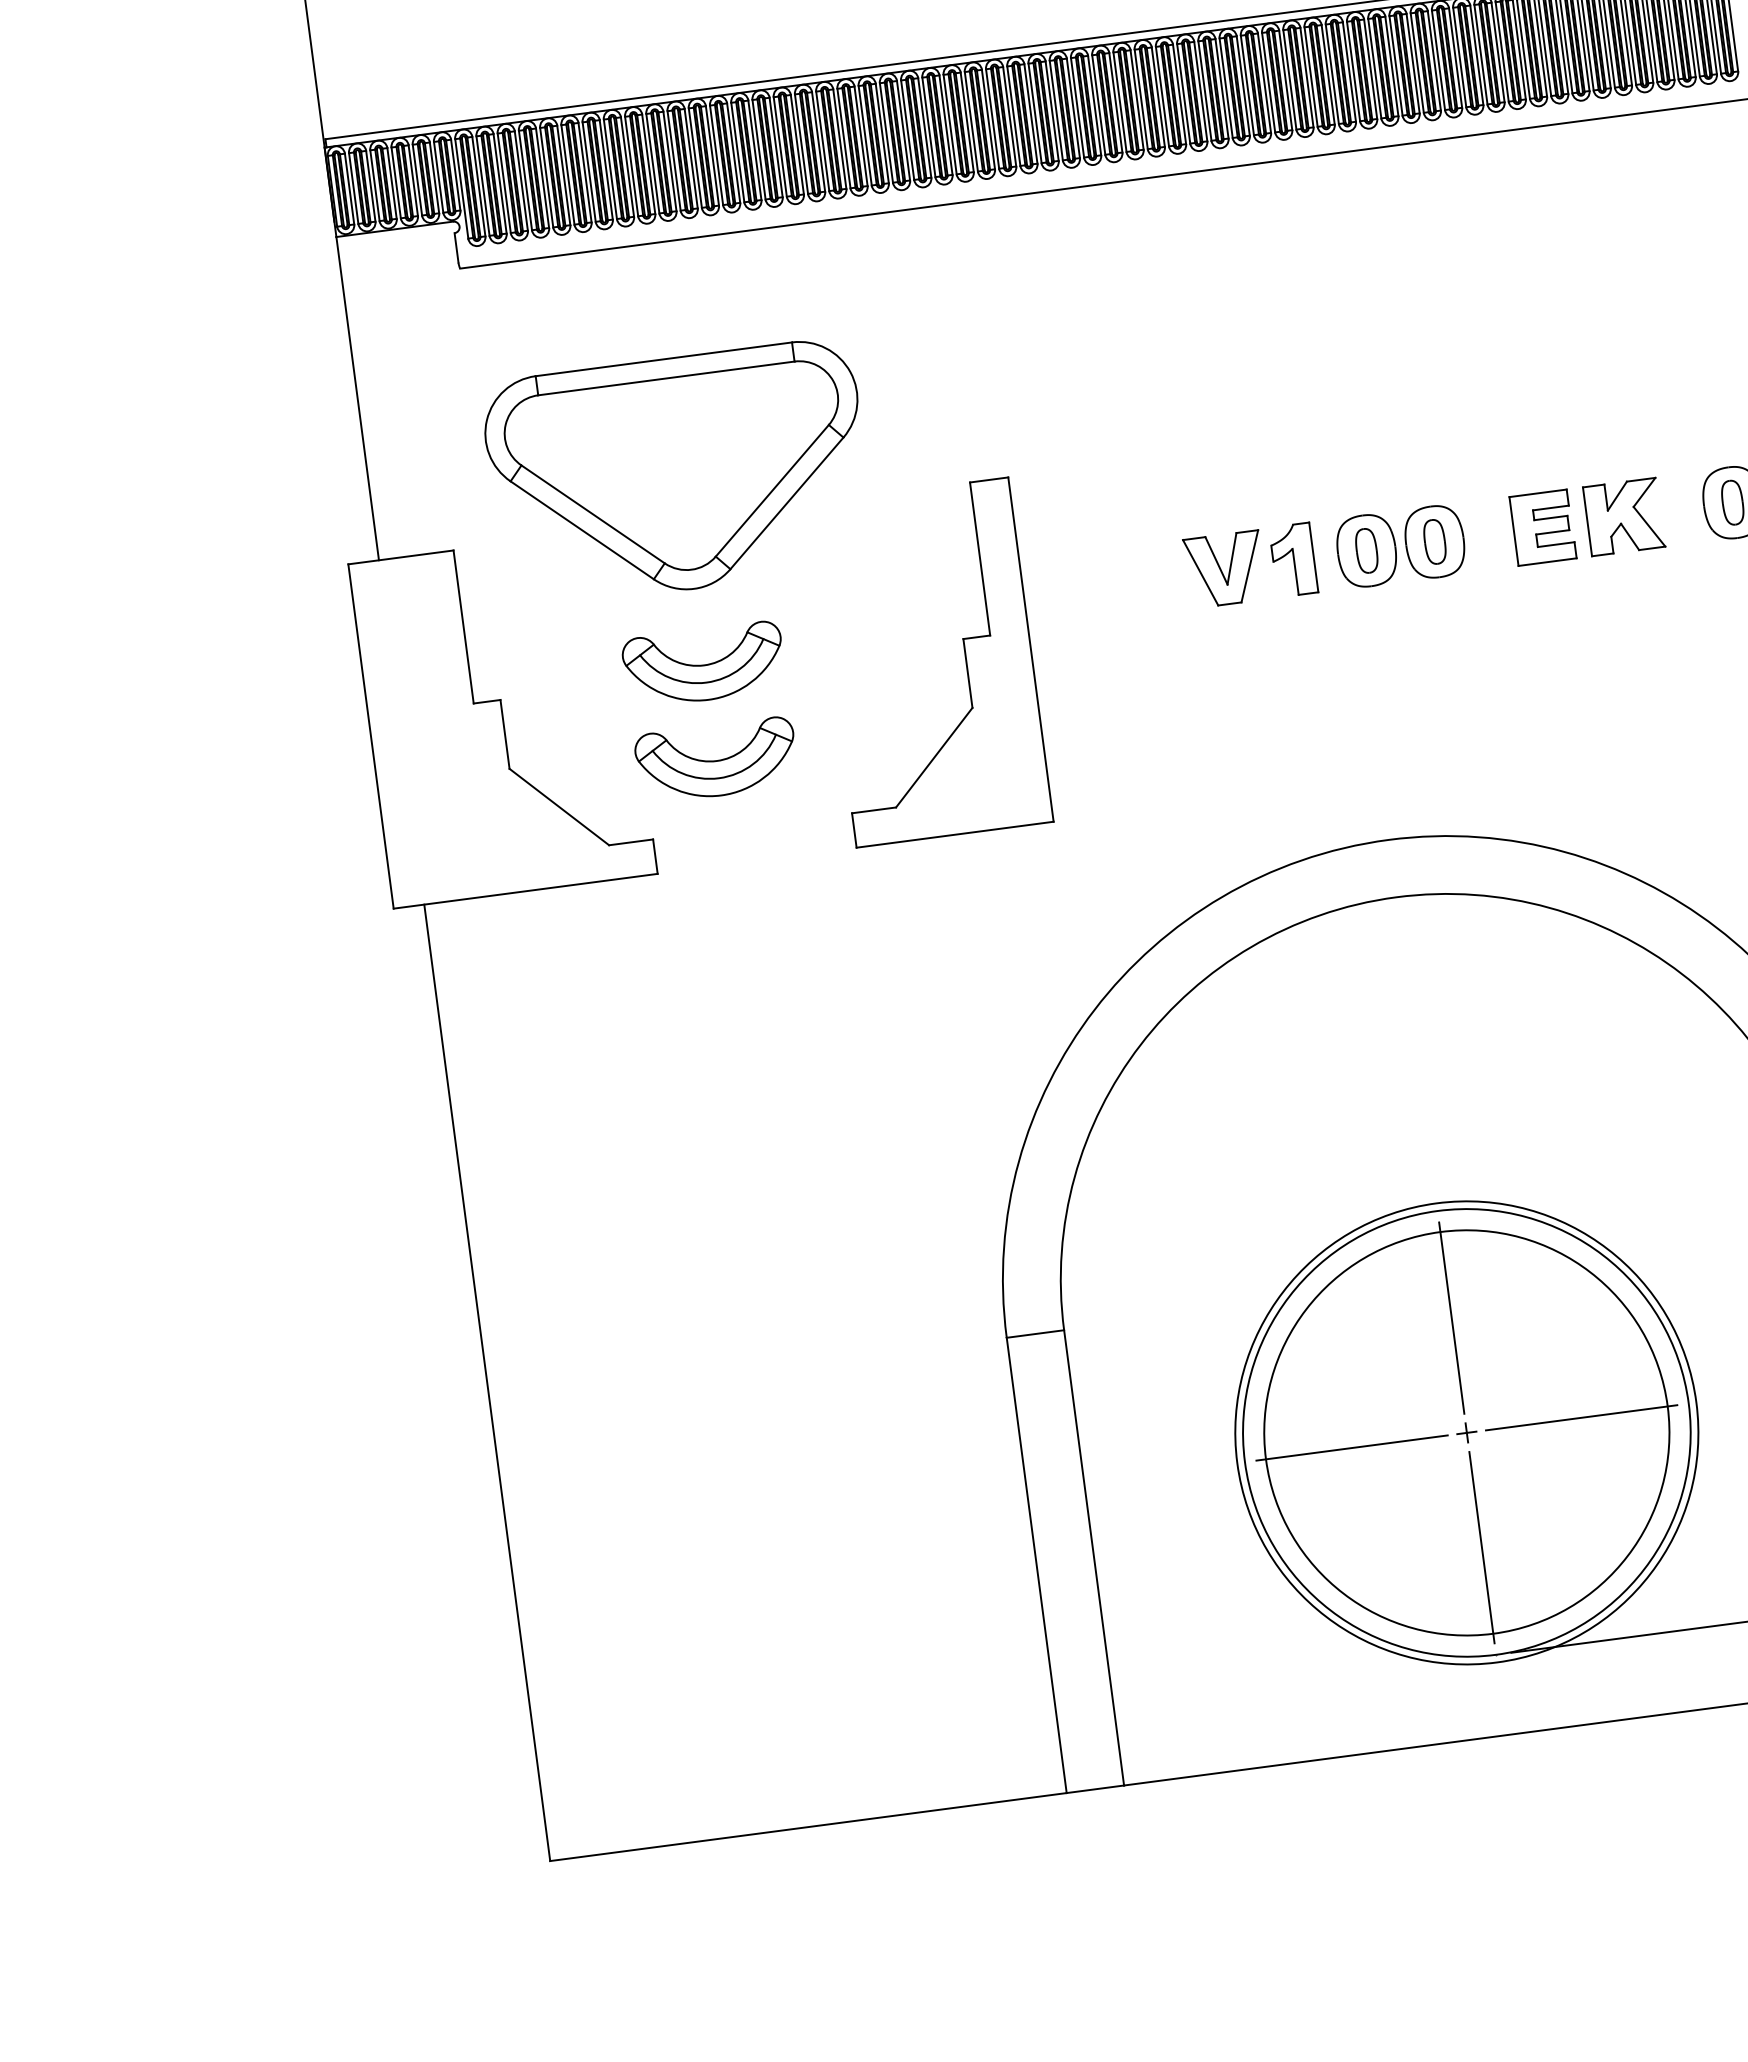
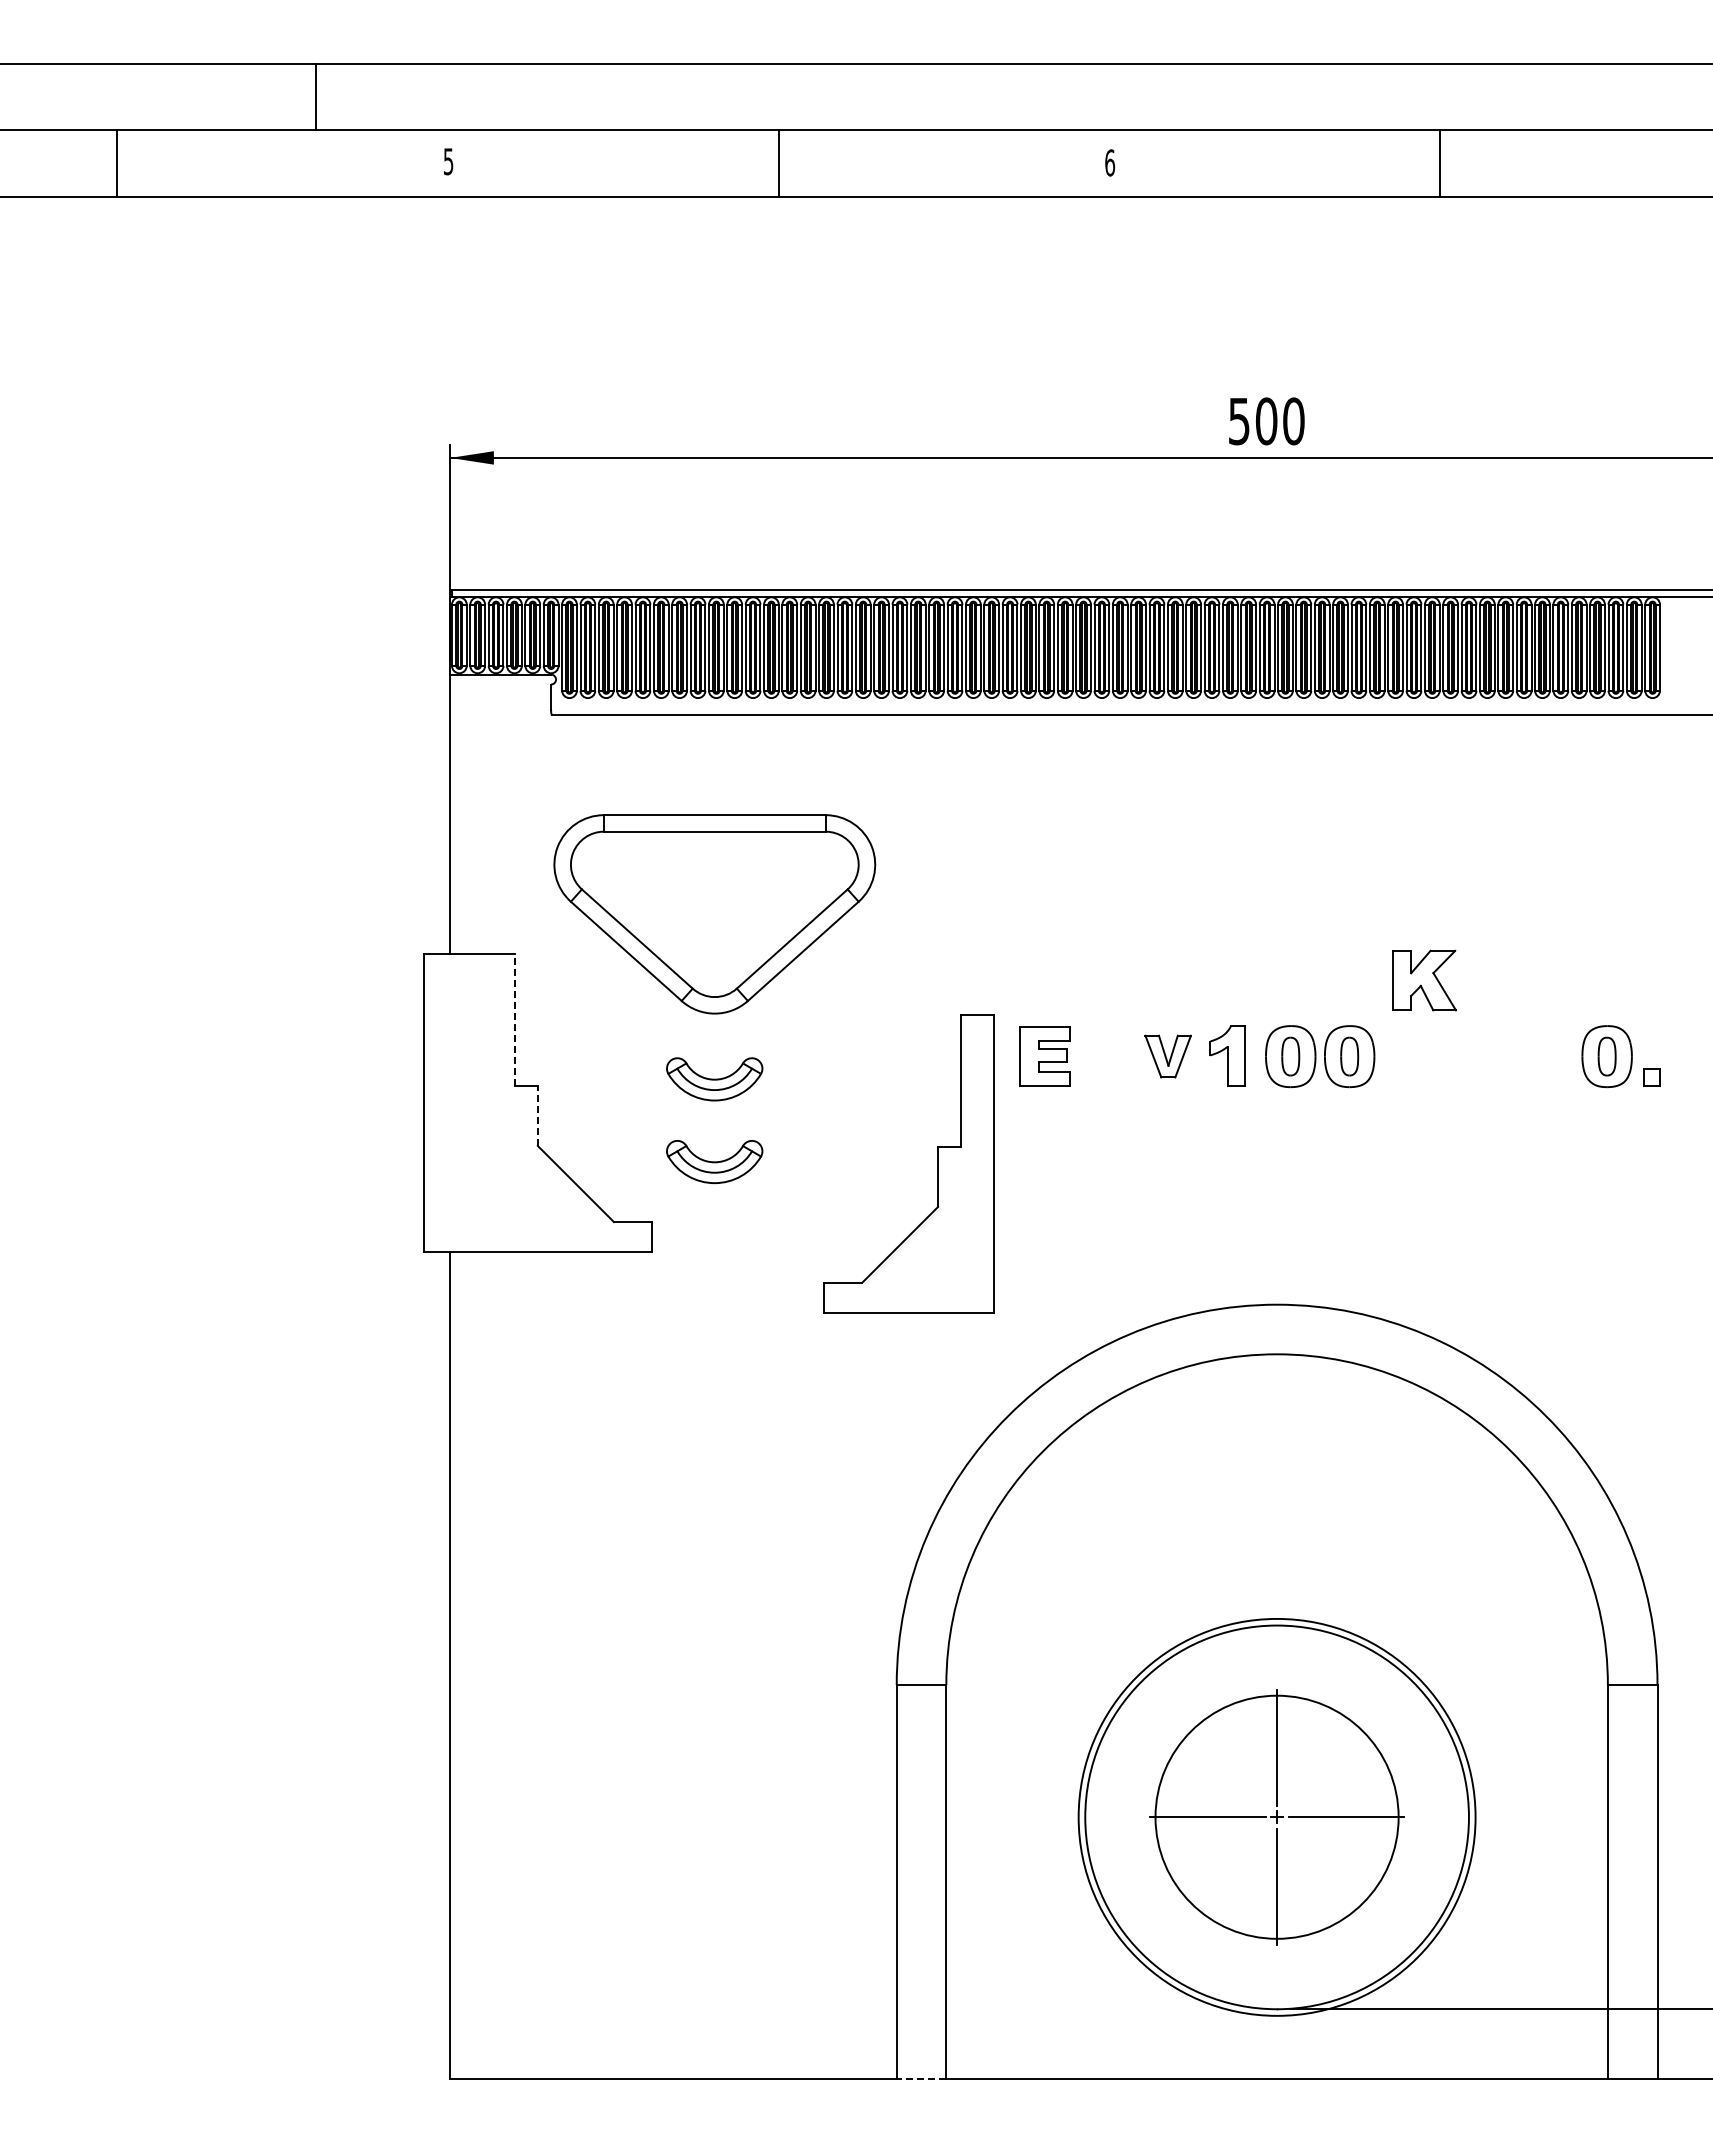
part: (1624, 516) -> (1424, 980), moved
part: (1542, 527) -> (1044, 1056), moved
part: (1224, 569) -> (1167, 1056), size x0.7
line: (463, 626) -> (514, 1019), solid -> dashed
part: (965, 657) -> (937, 1163), moved
part: (703, 665) -> (714, 1079), size x0.7
line: (504, 734) -> (537, 1116), solid -> dashed
part: (716, 759) -> (714, 1161), size x0.7
part: (1466, 1431) -> (1276, 1816), size x0.7
line: (1095, 1789) -> (921, 2078), solid -> dashed

